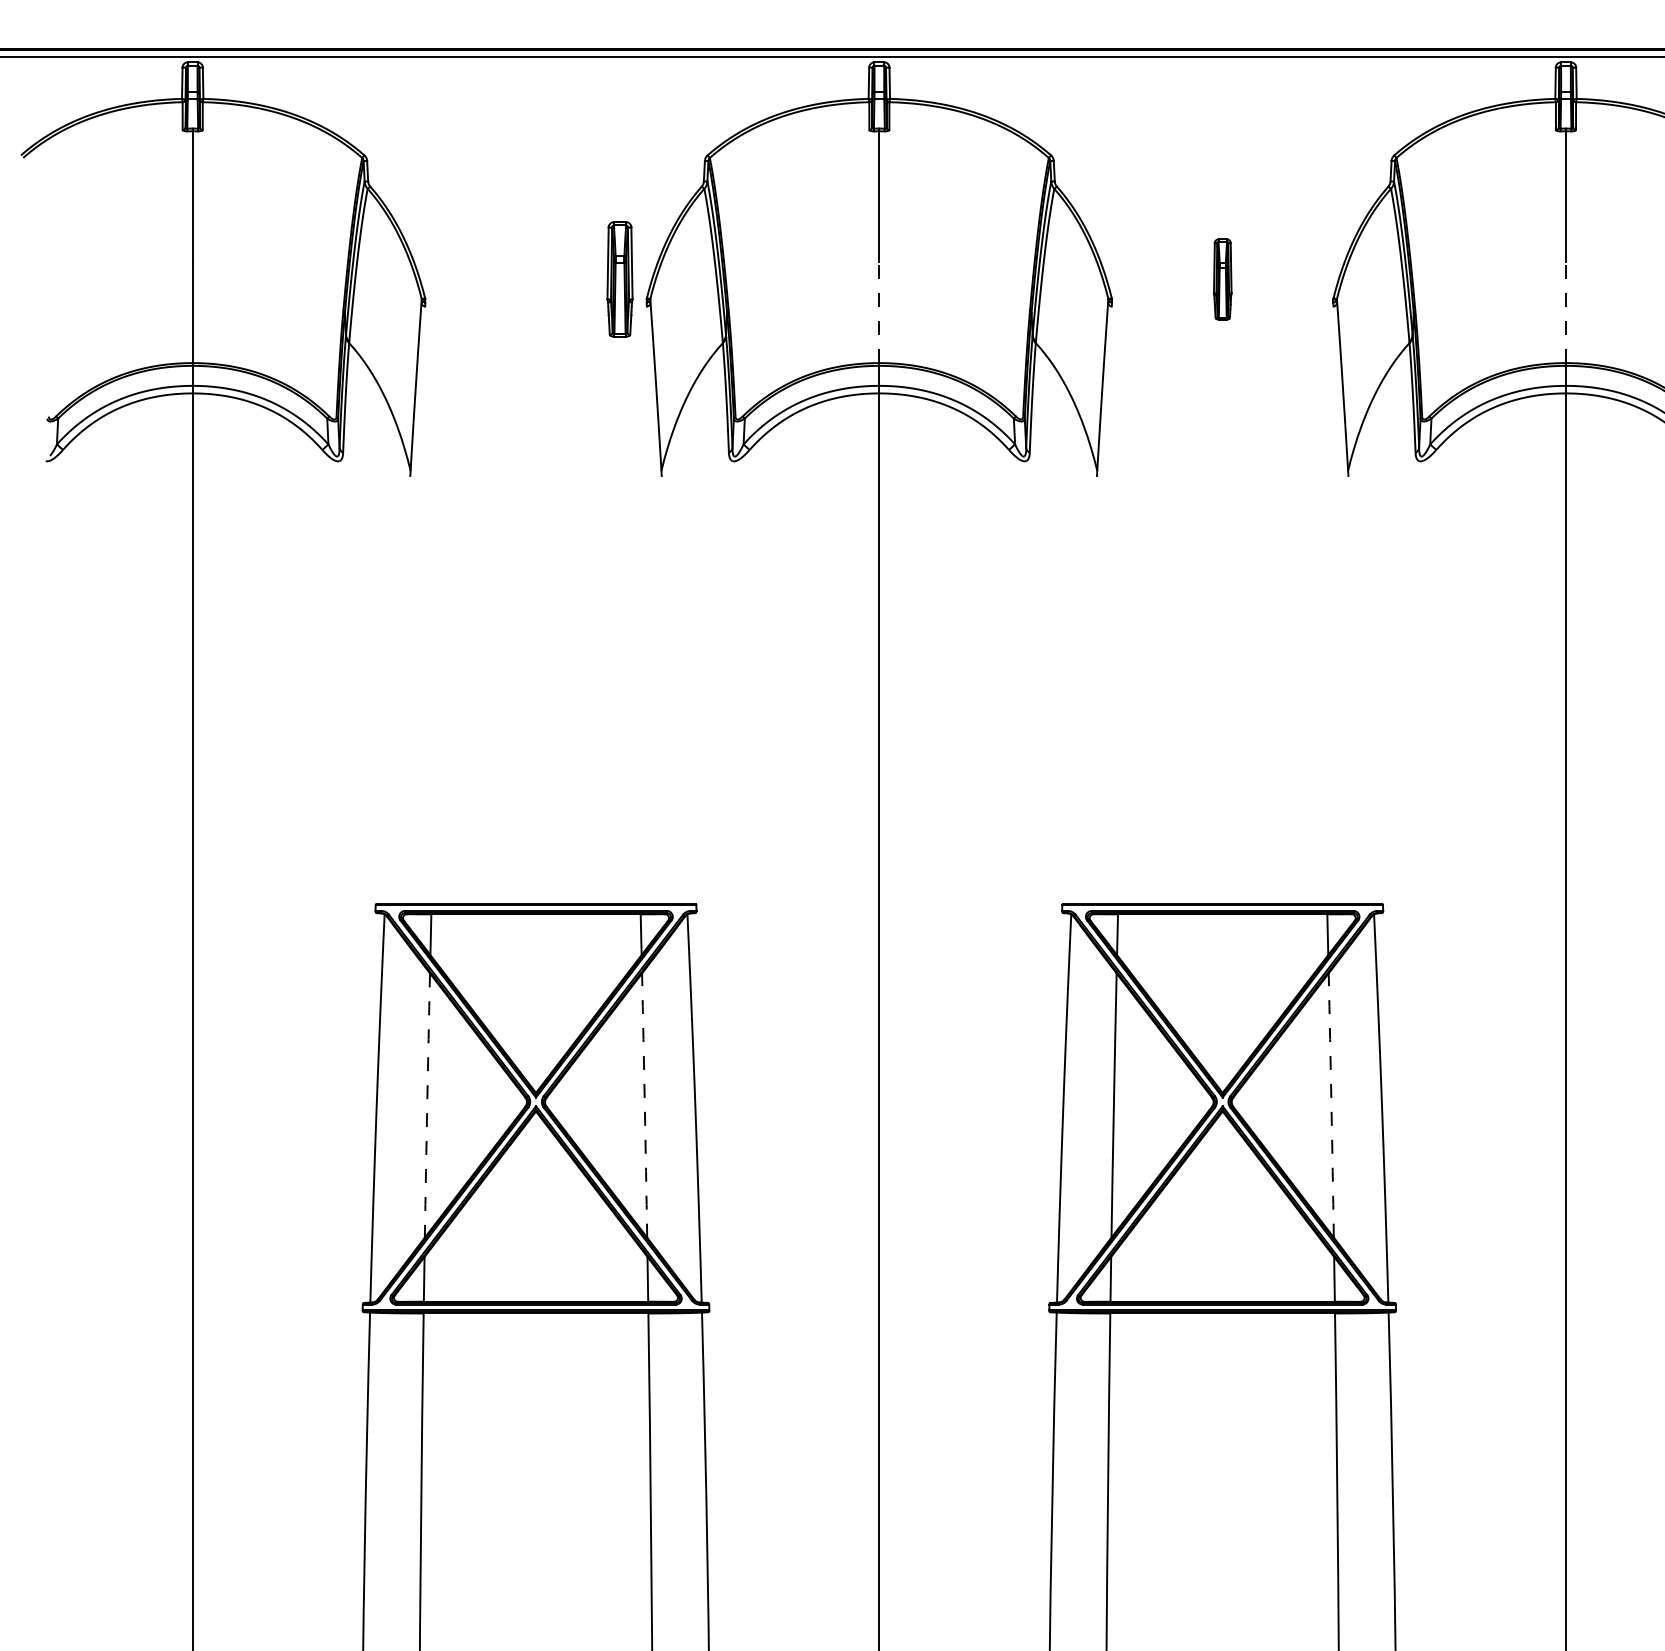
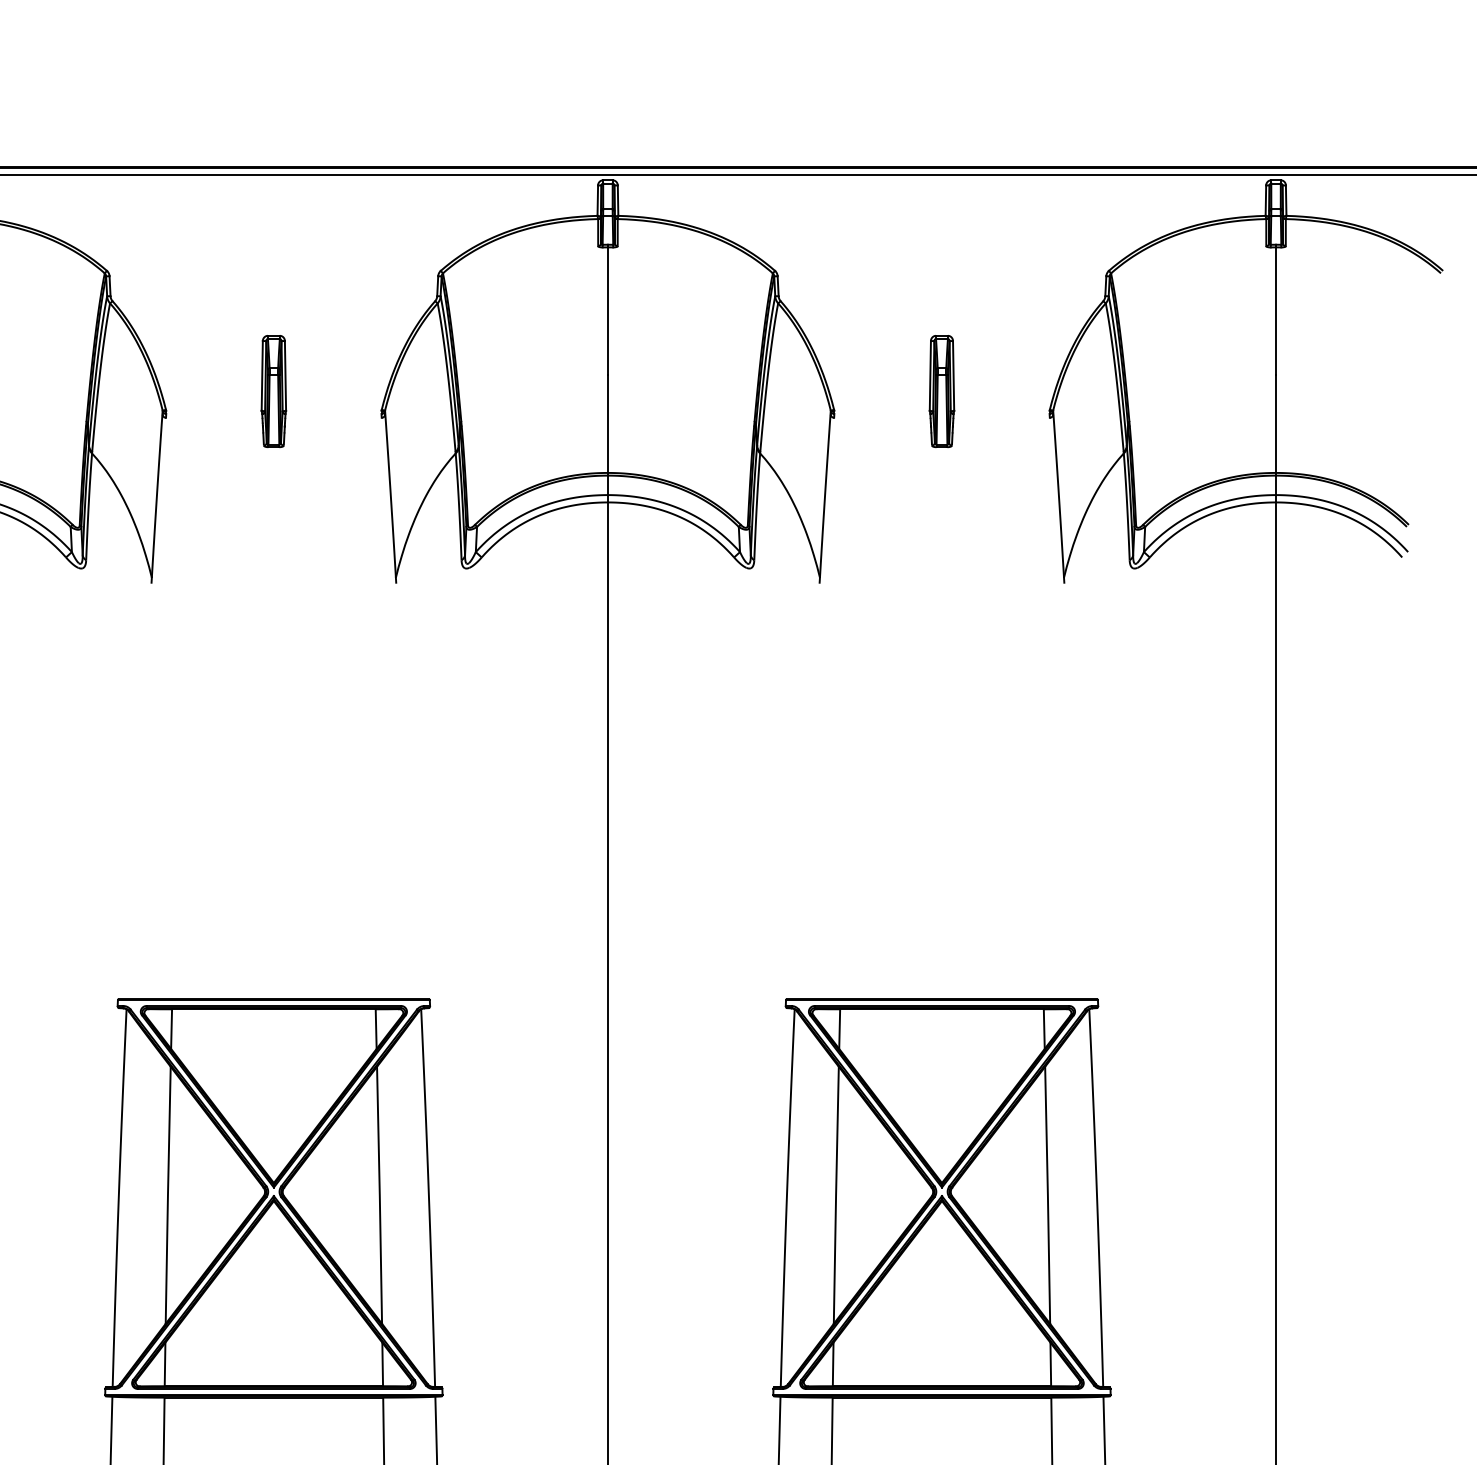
part: (619, 279) -> (273, 391), moved
part: (1222, 279) -> (941, 391), size x1.43
line: (879, 312) -> (608, 423), dashed -> solid
line: (1566, 312) -> (1276, 423), dashed -> solid
arc: (427, 1105) -> (168, 1195), dashed -> solid
arc: (644, 1105) -> (379, 1195), dashed -> solid
arc: (1331, 1105) -> (1047, 1195), dashed -> solid

